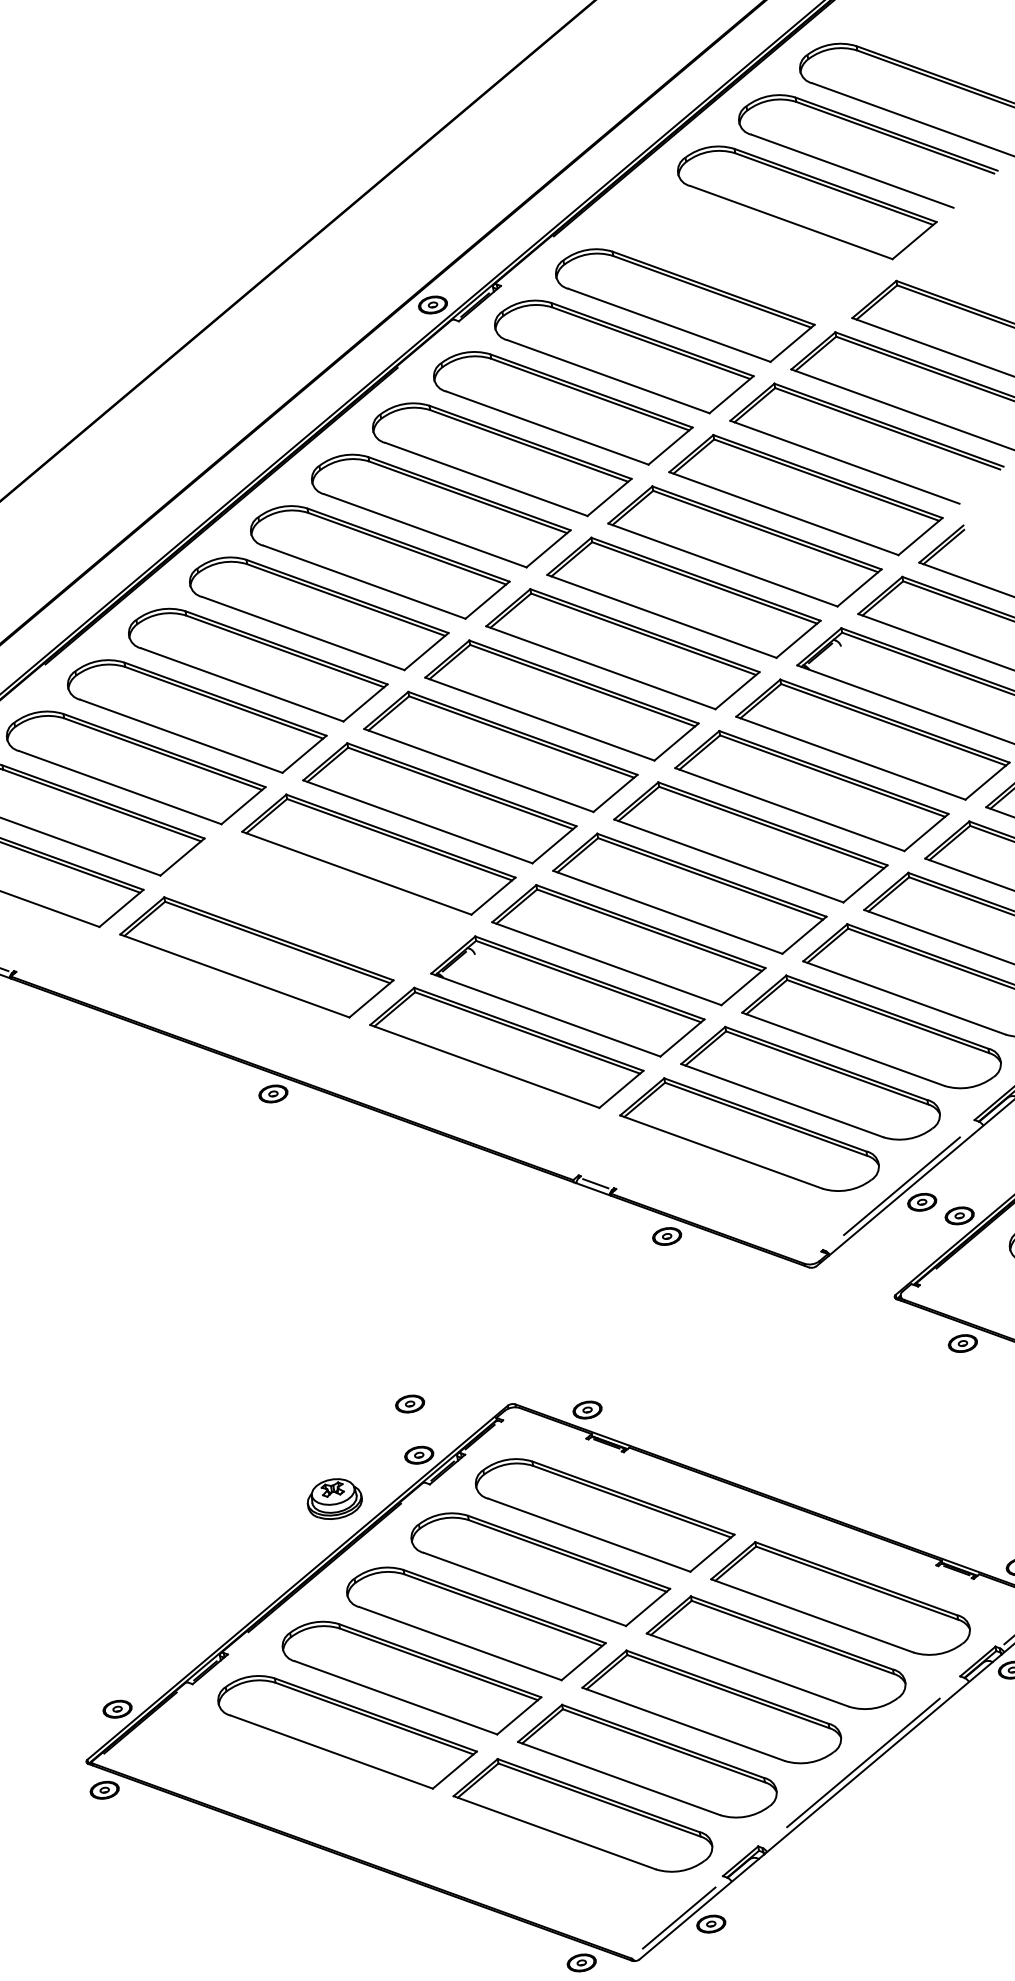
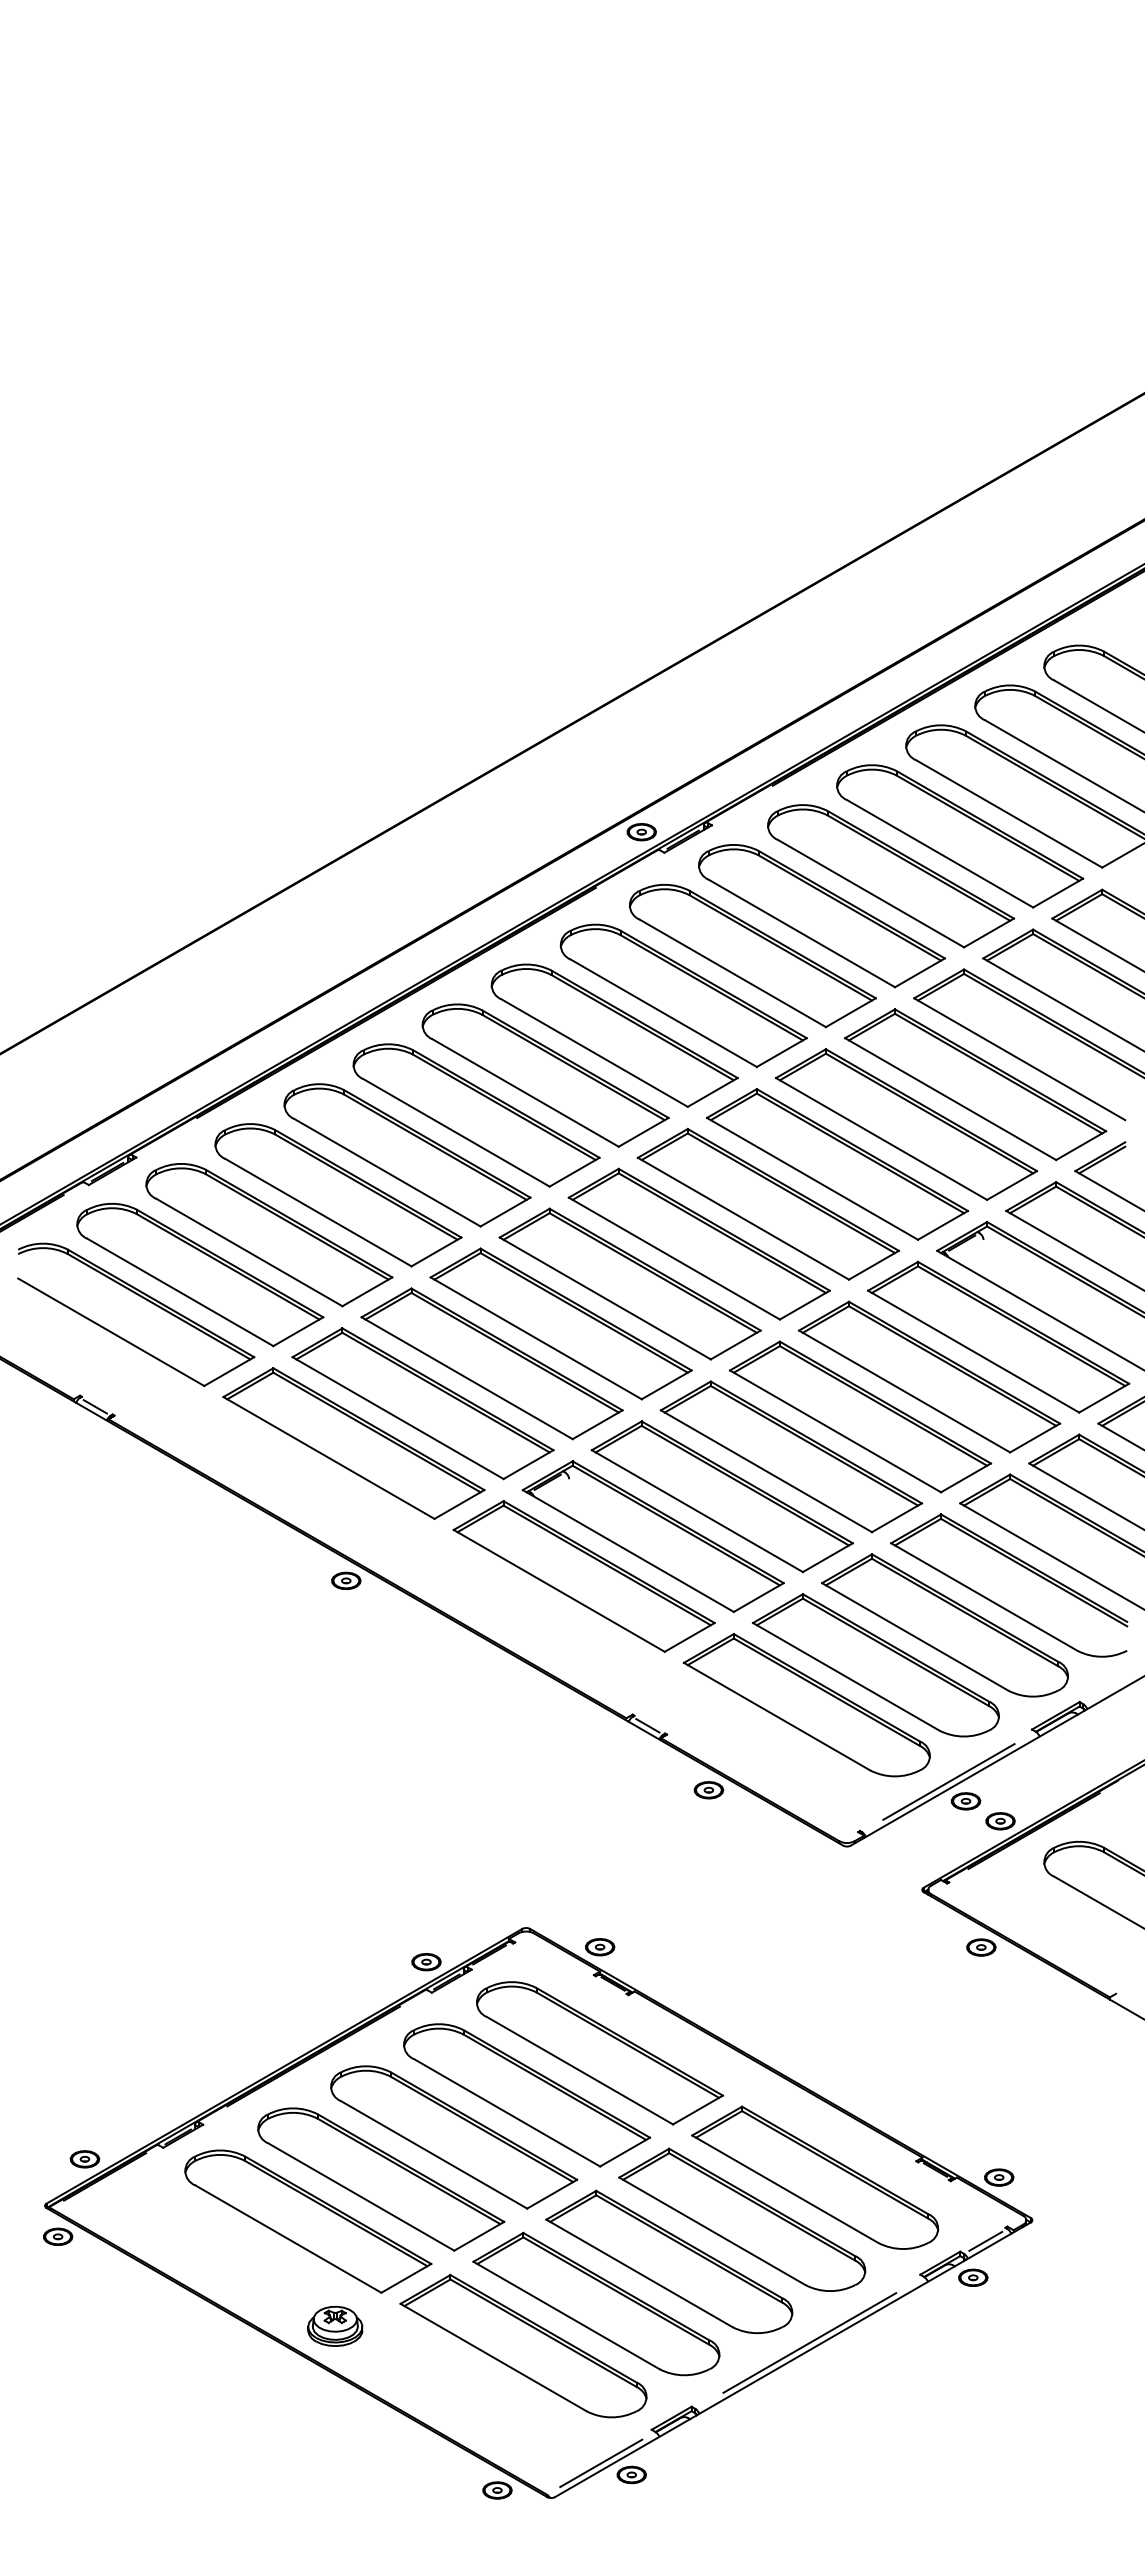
part: (747, 253) -> (960, 836), added
part: (317, 905) -> (422, 1403), added
part: (410, 1404) -> (426, 1910), removed
part: (334, 1498) -> (335, 2325), moved

